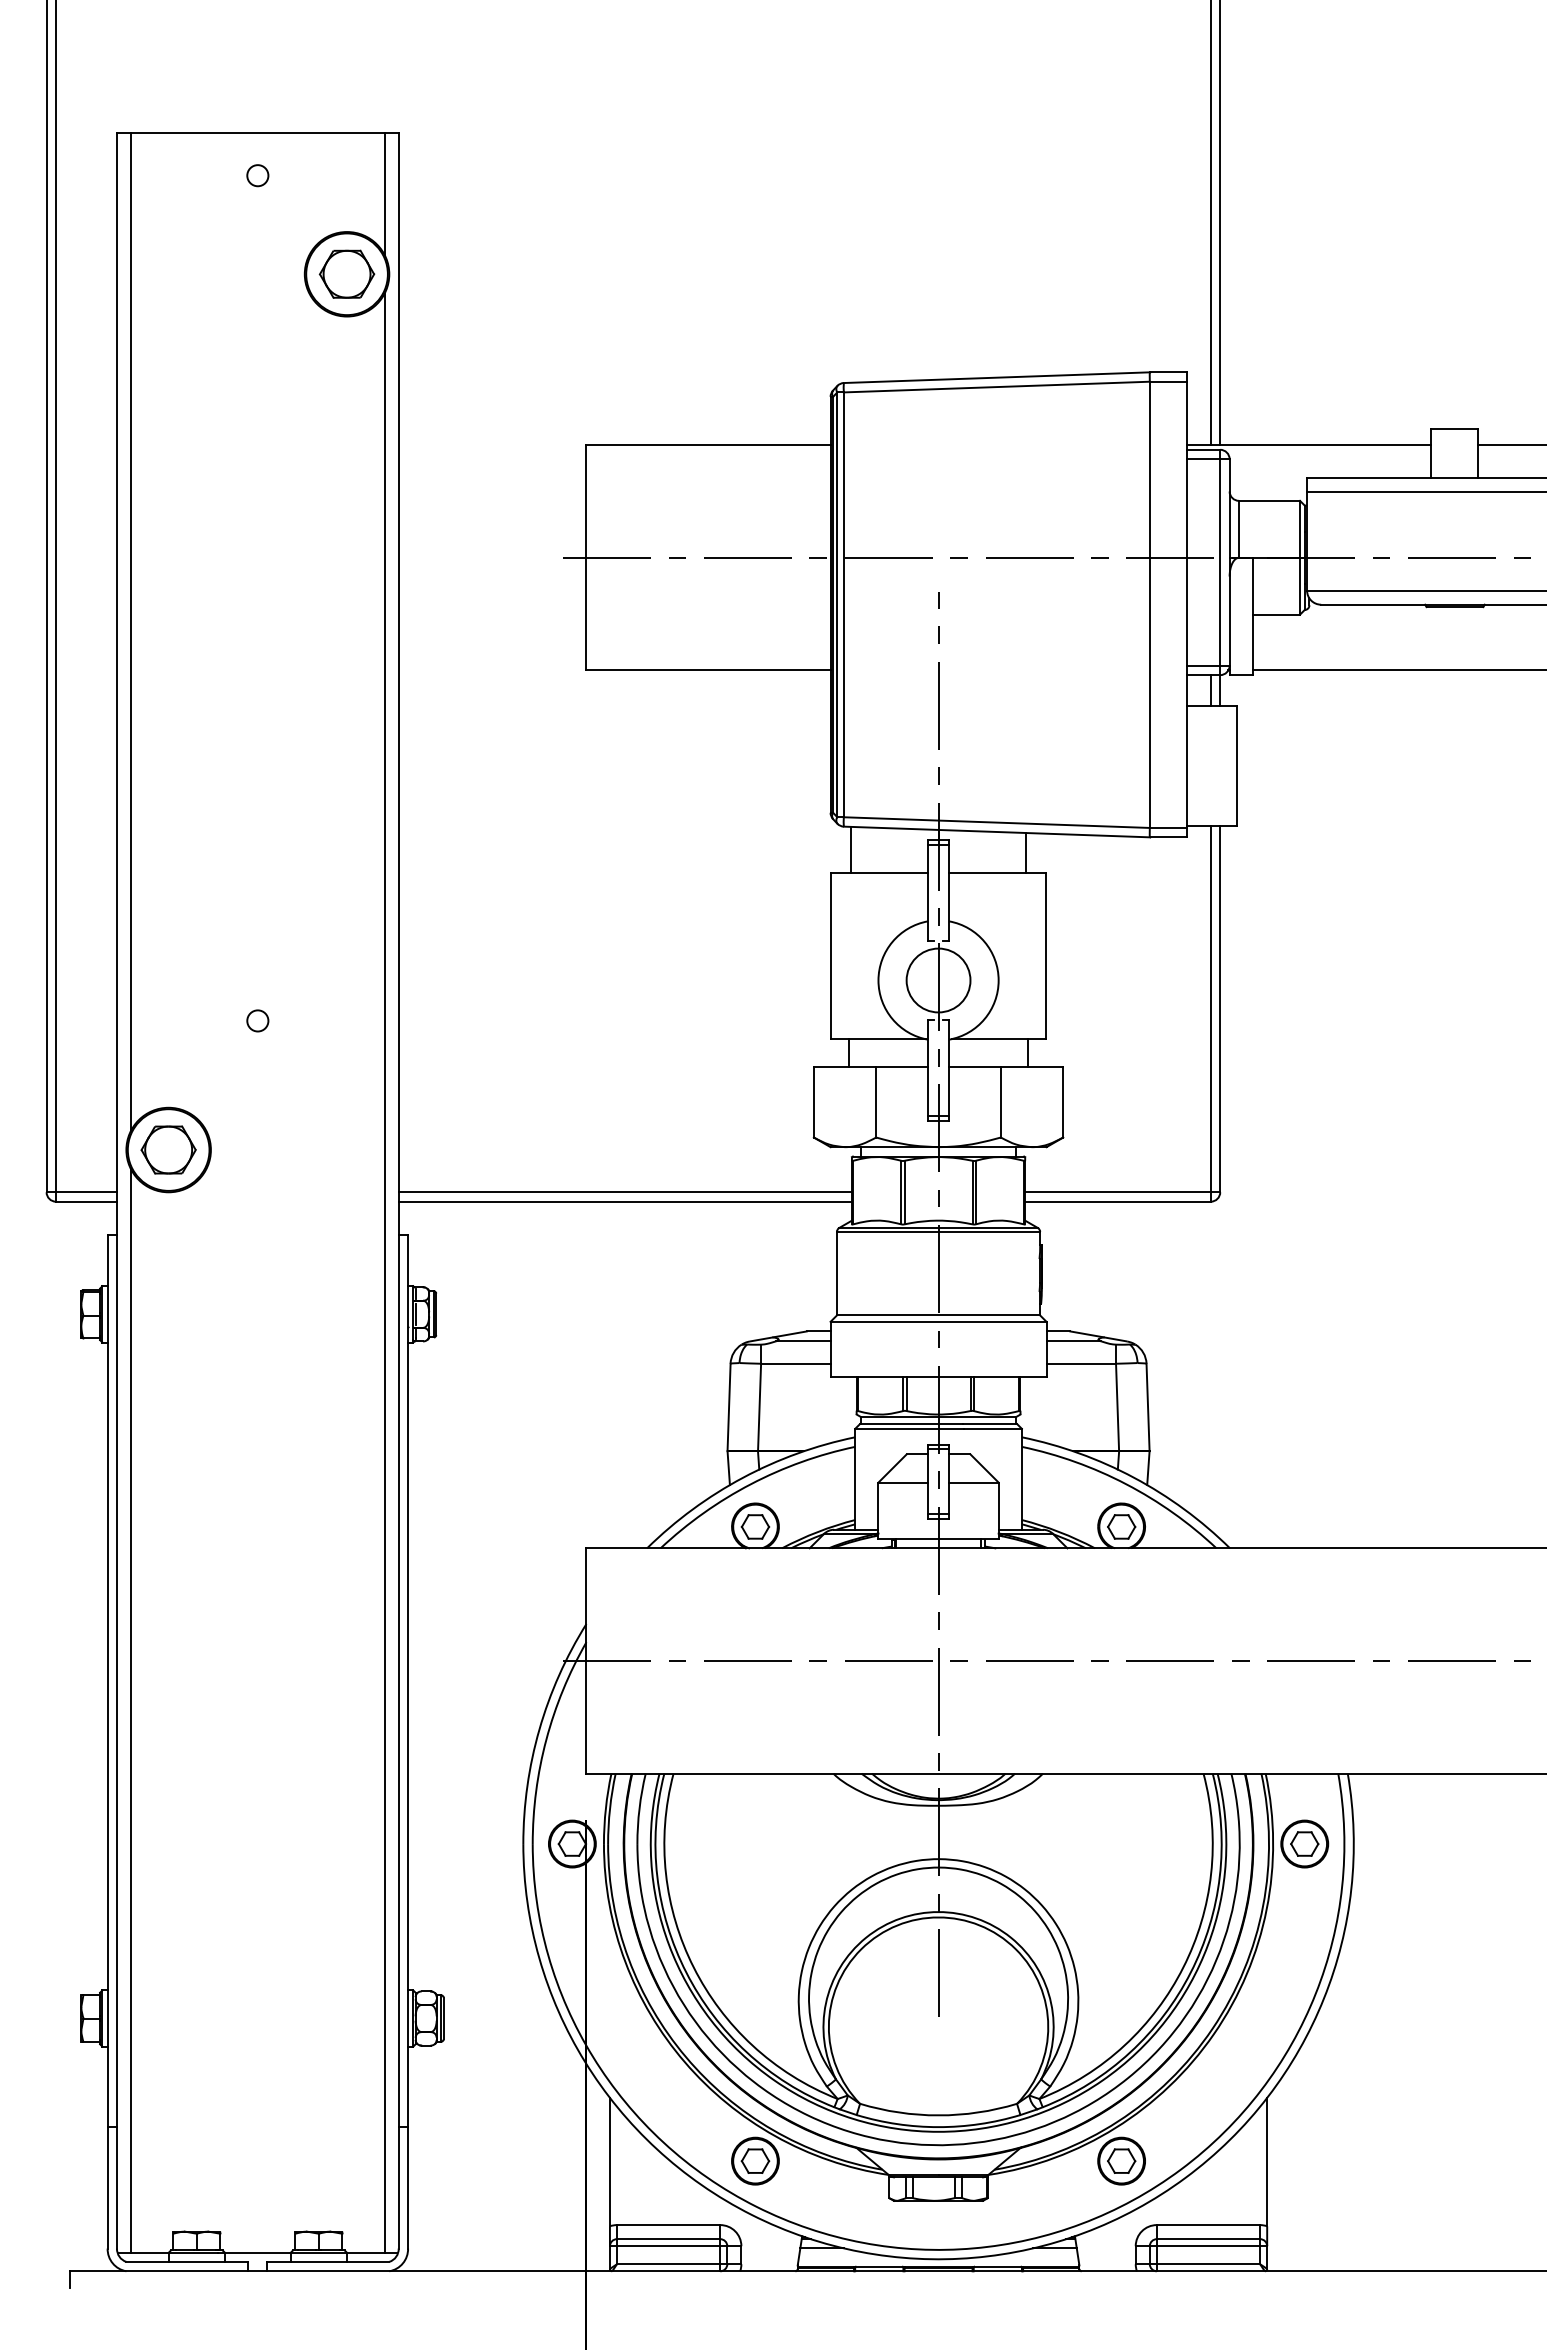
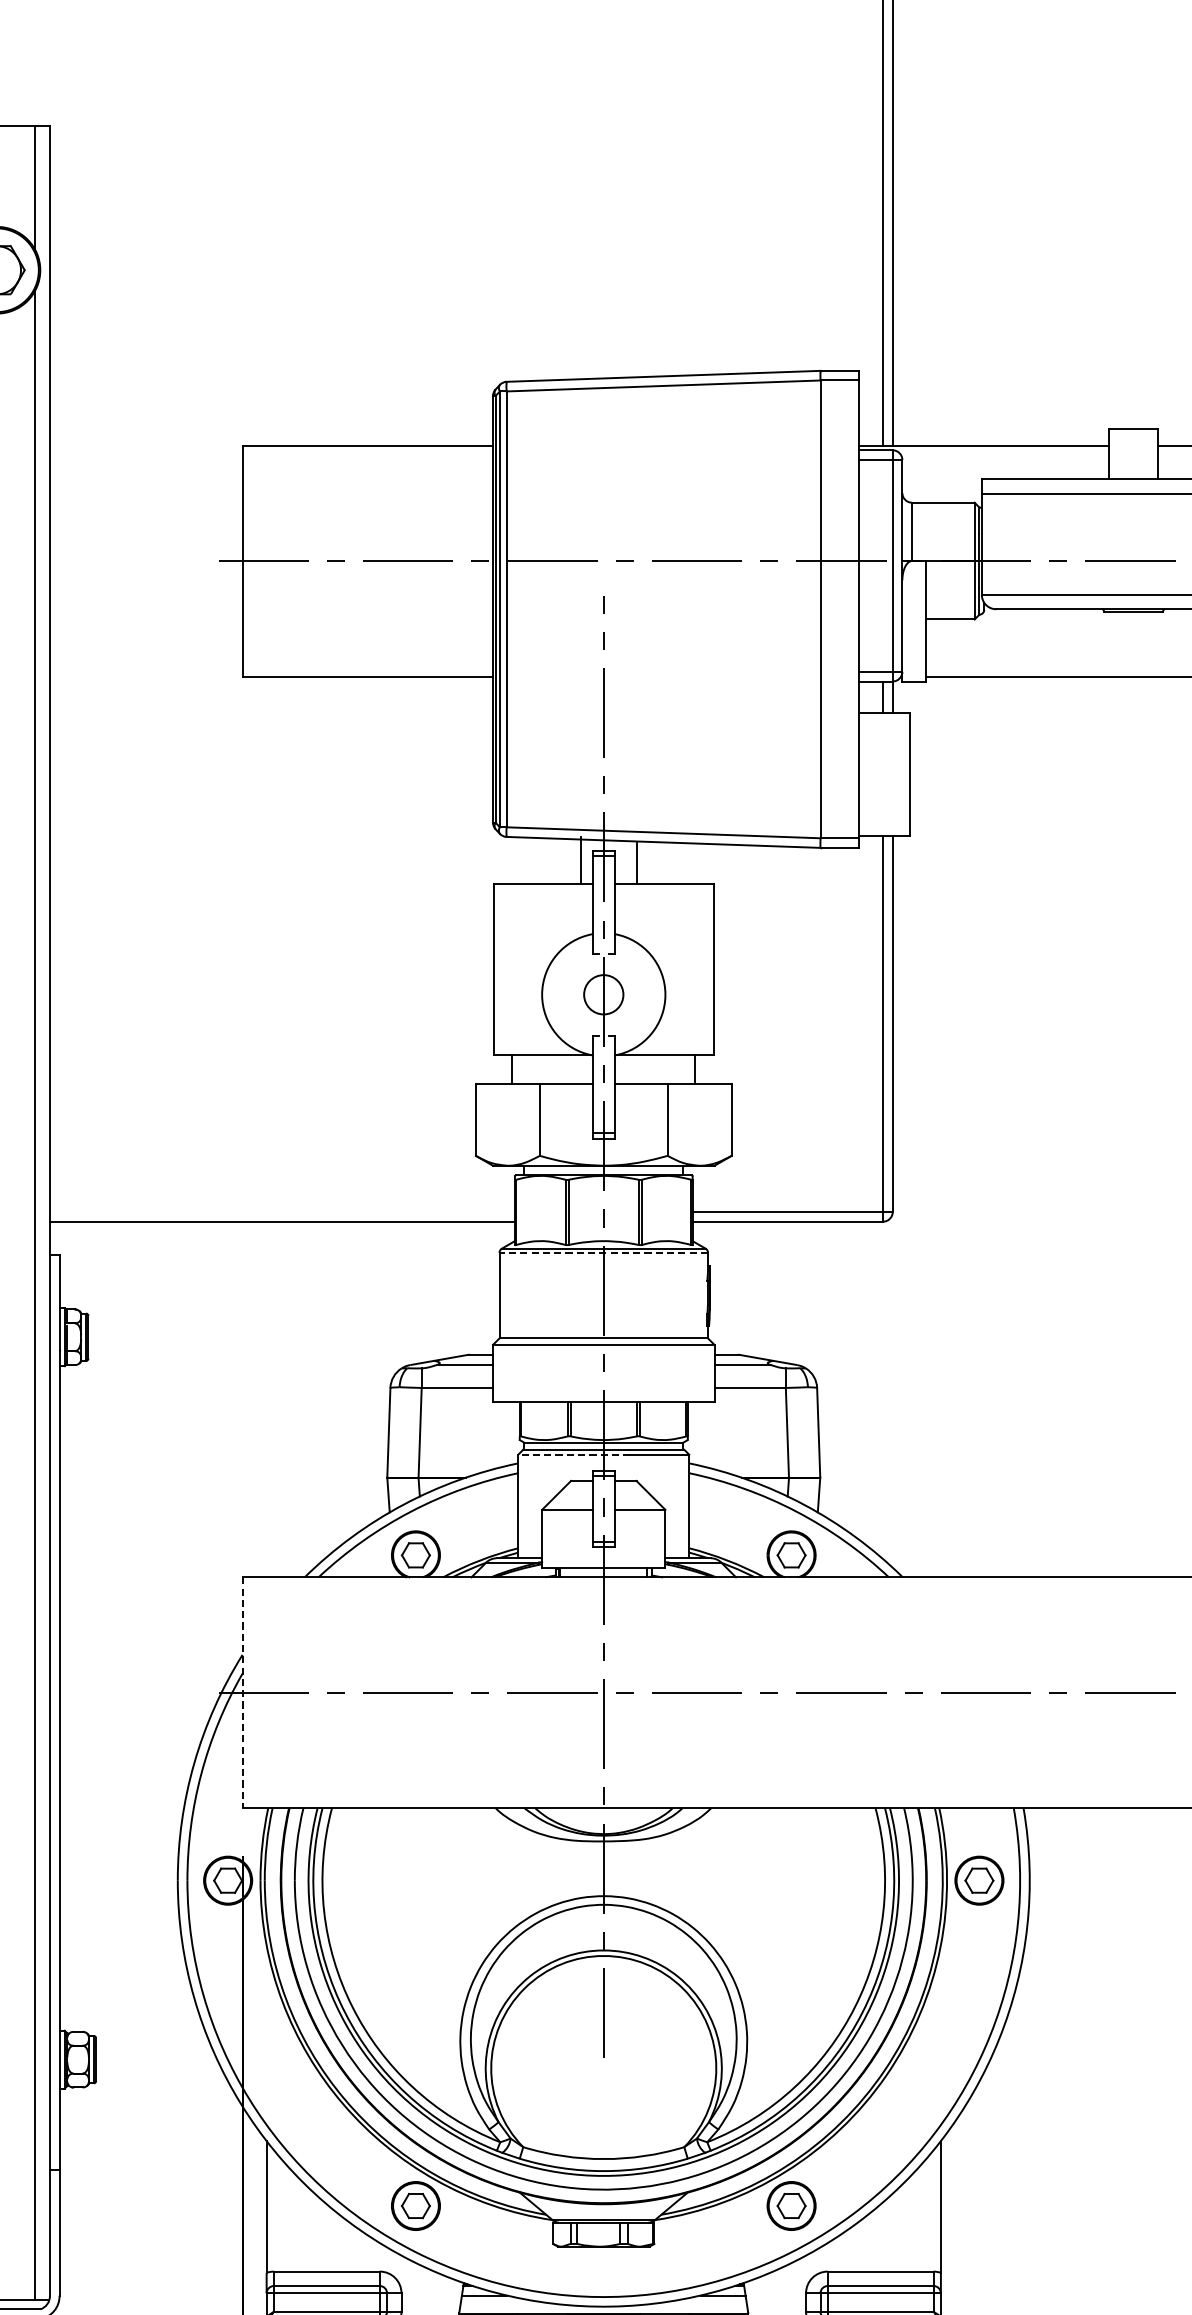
line: (851, 849) -> (581, 860), moved
line: (1025, 852) -> (636, 863), moved
circle: (938, 980) -> (603, 994), size x0.6
line: (624, 1192) -> (281, 1212), removed
line: (938, 1232) -> (603, 1253), solid -> dashed
line: (909, 1428) -> (573, 1454), solid -> dashed
line: (586, 1660) -> (242, 1692), solid -> dashed

